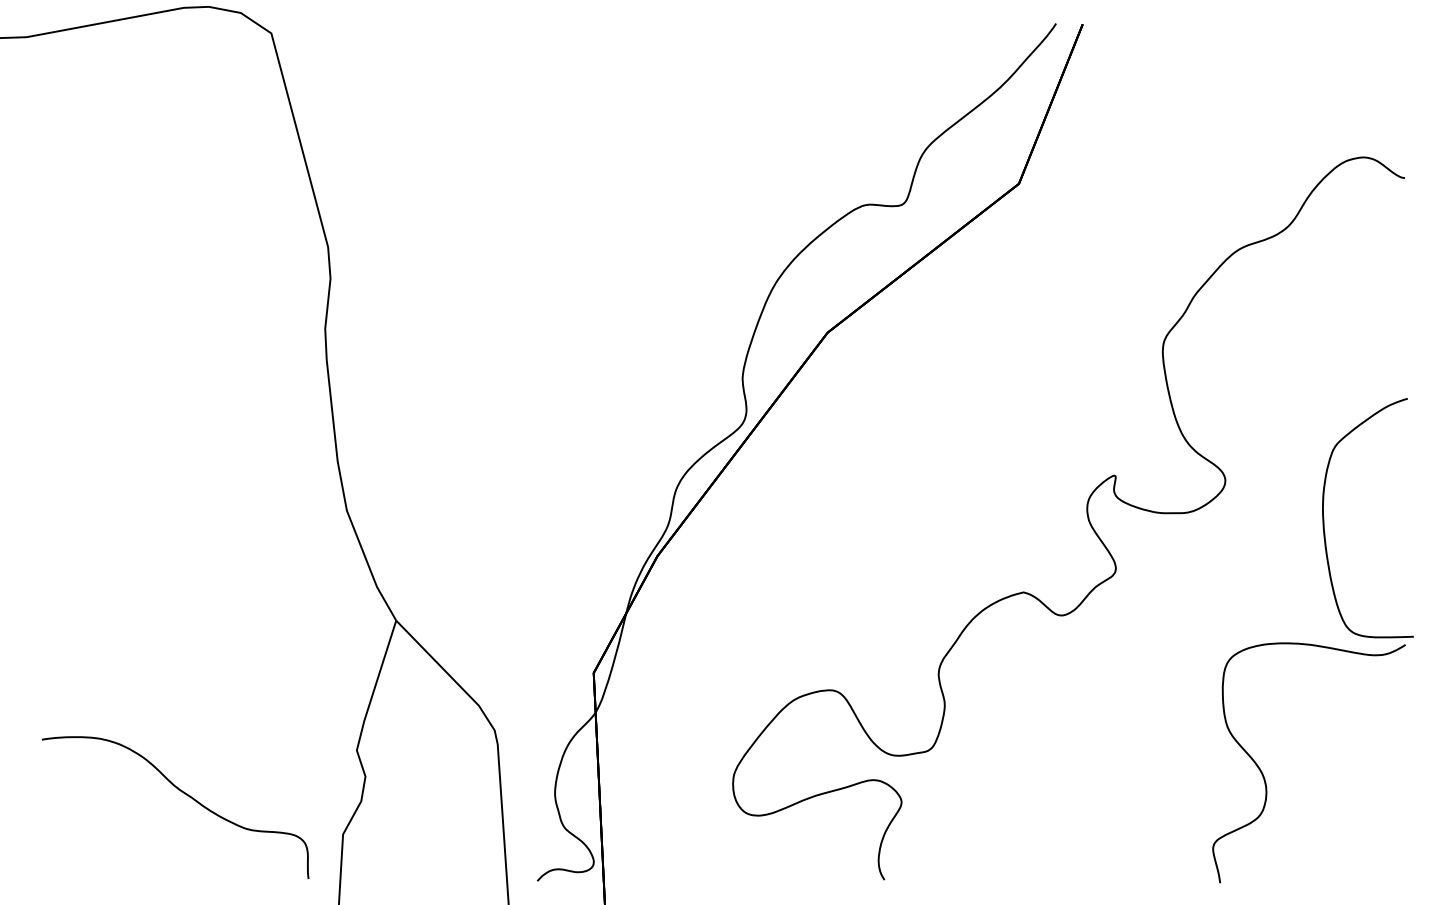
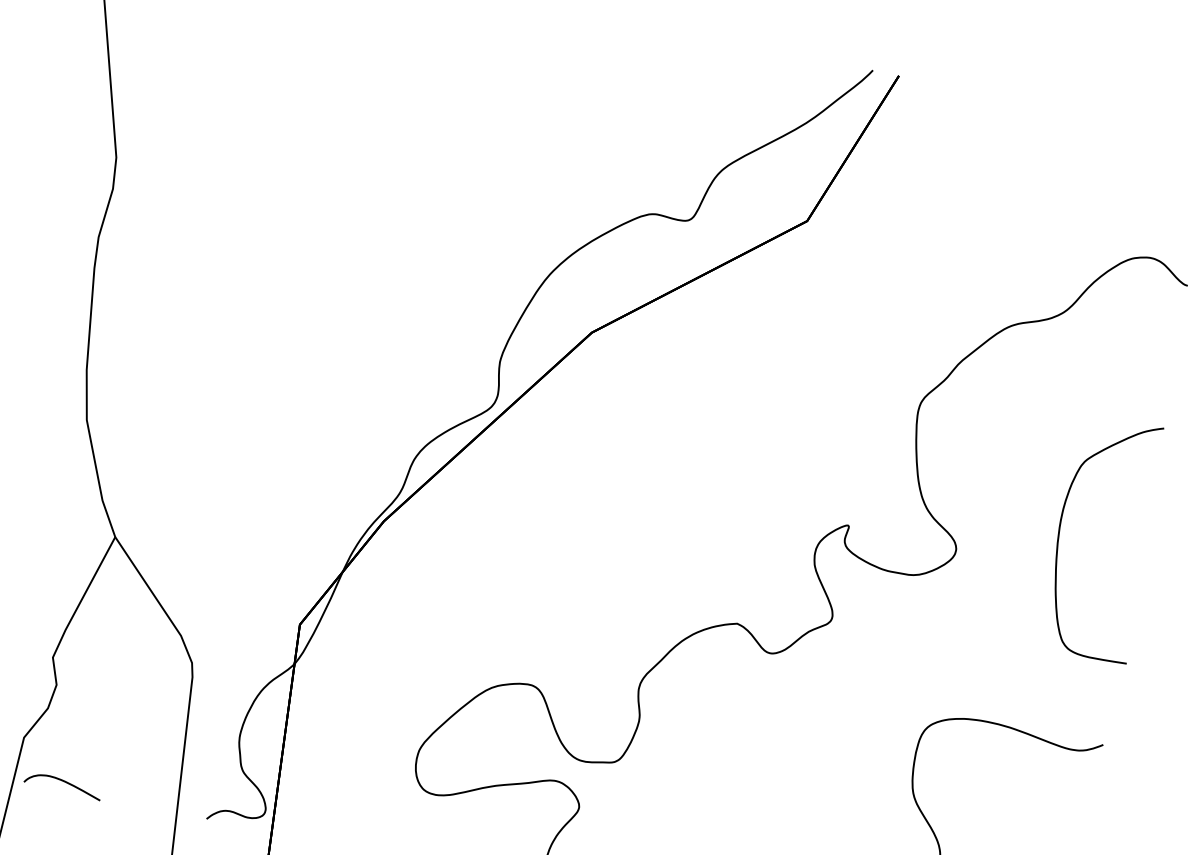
curve: (1324, 518) -> (1060, 531), moved
curve: (391, 871) -> (64, 782), added

